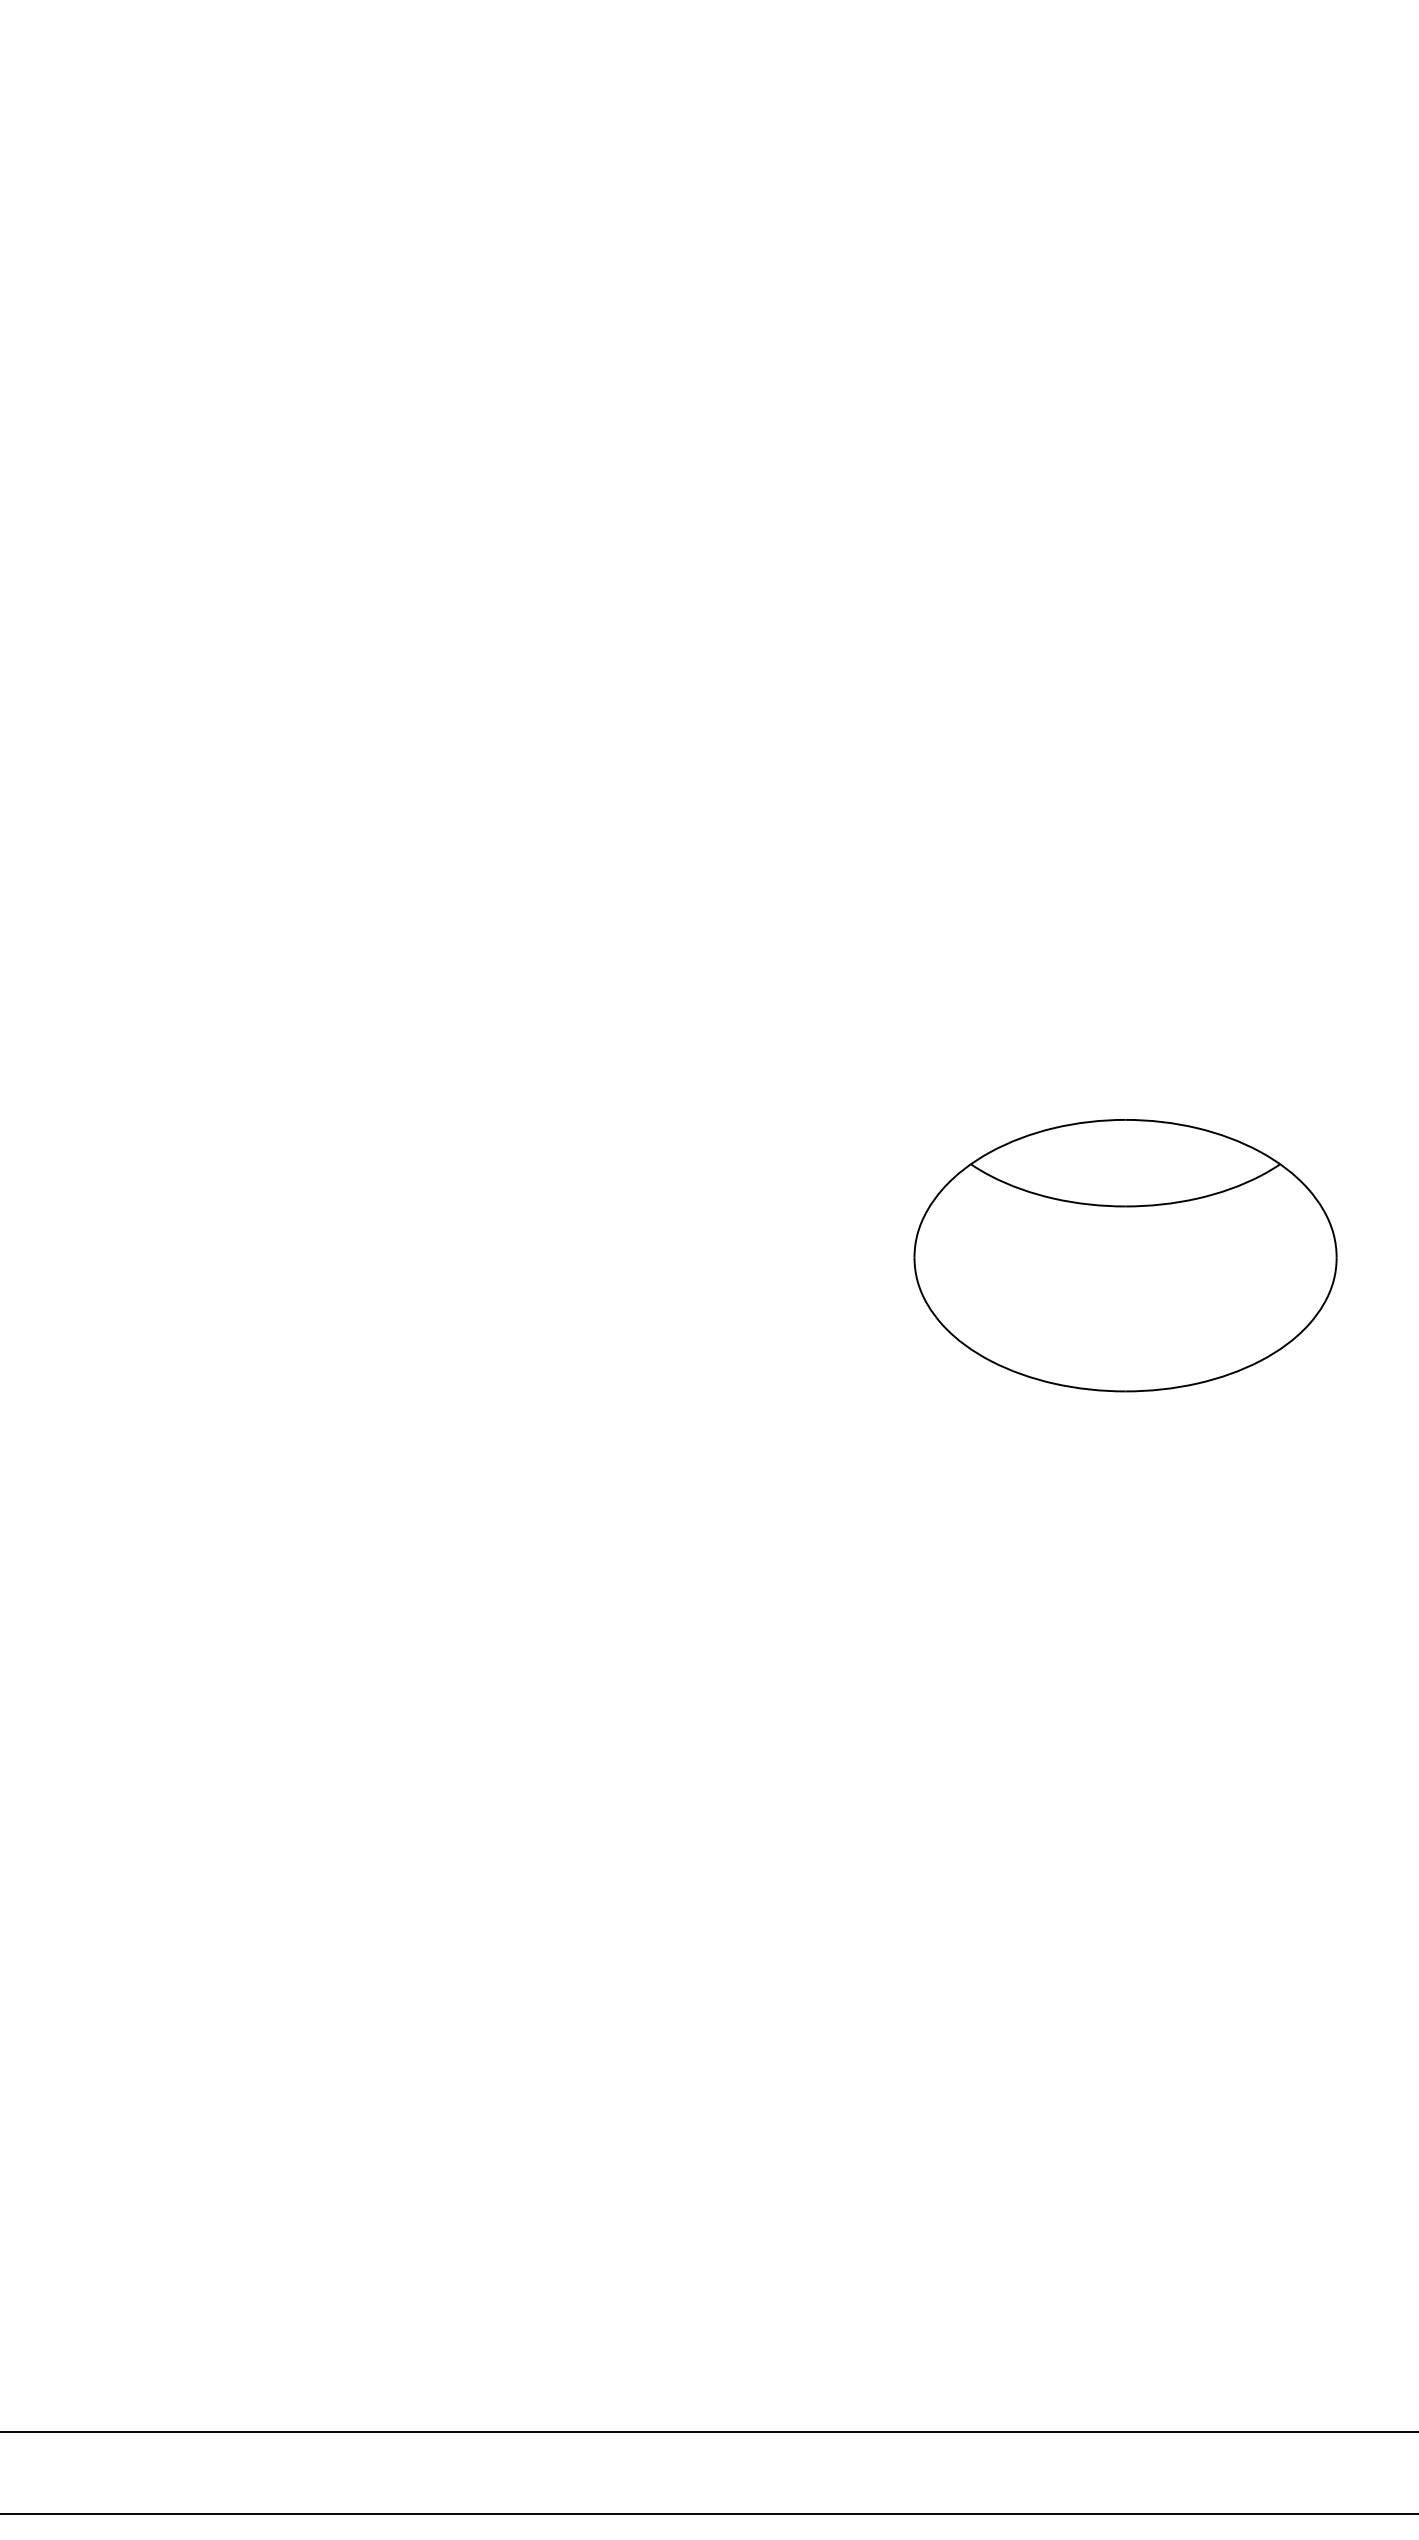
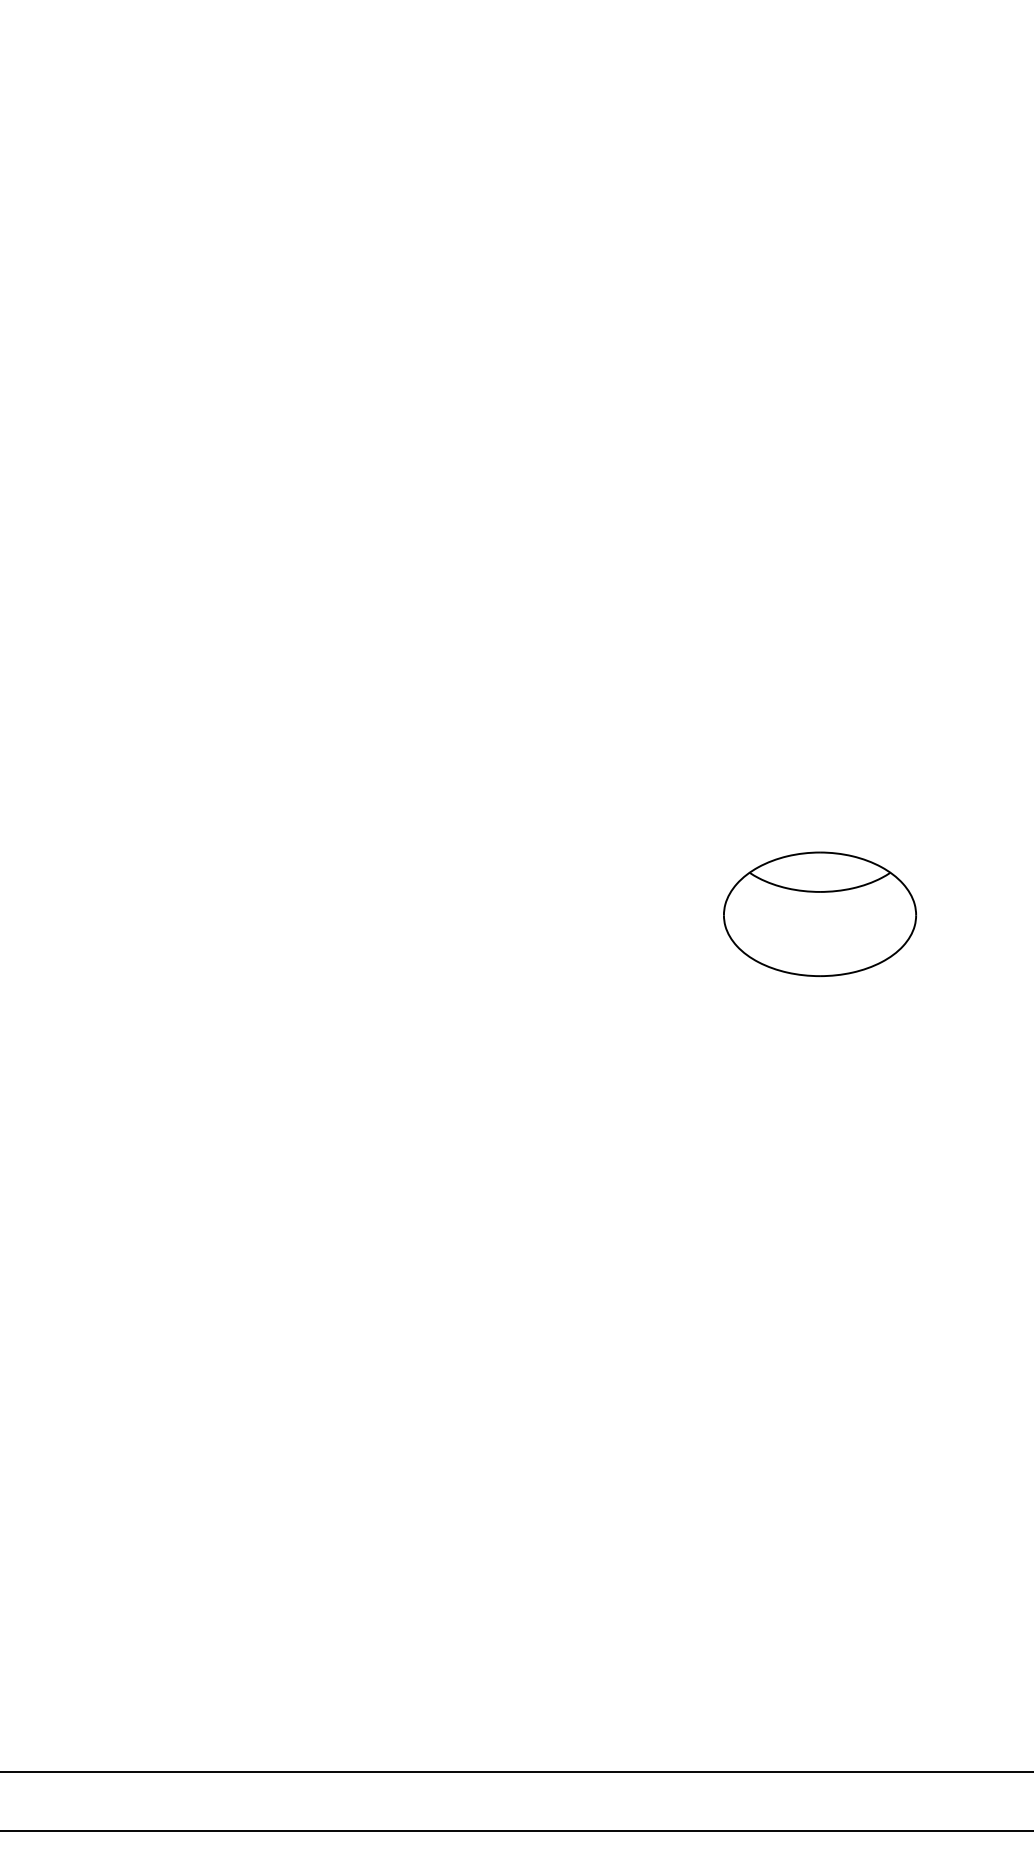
part: (1124, 1254) -> (819, 913), size x0.62

